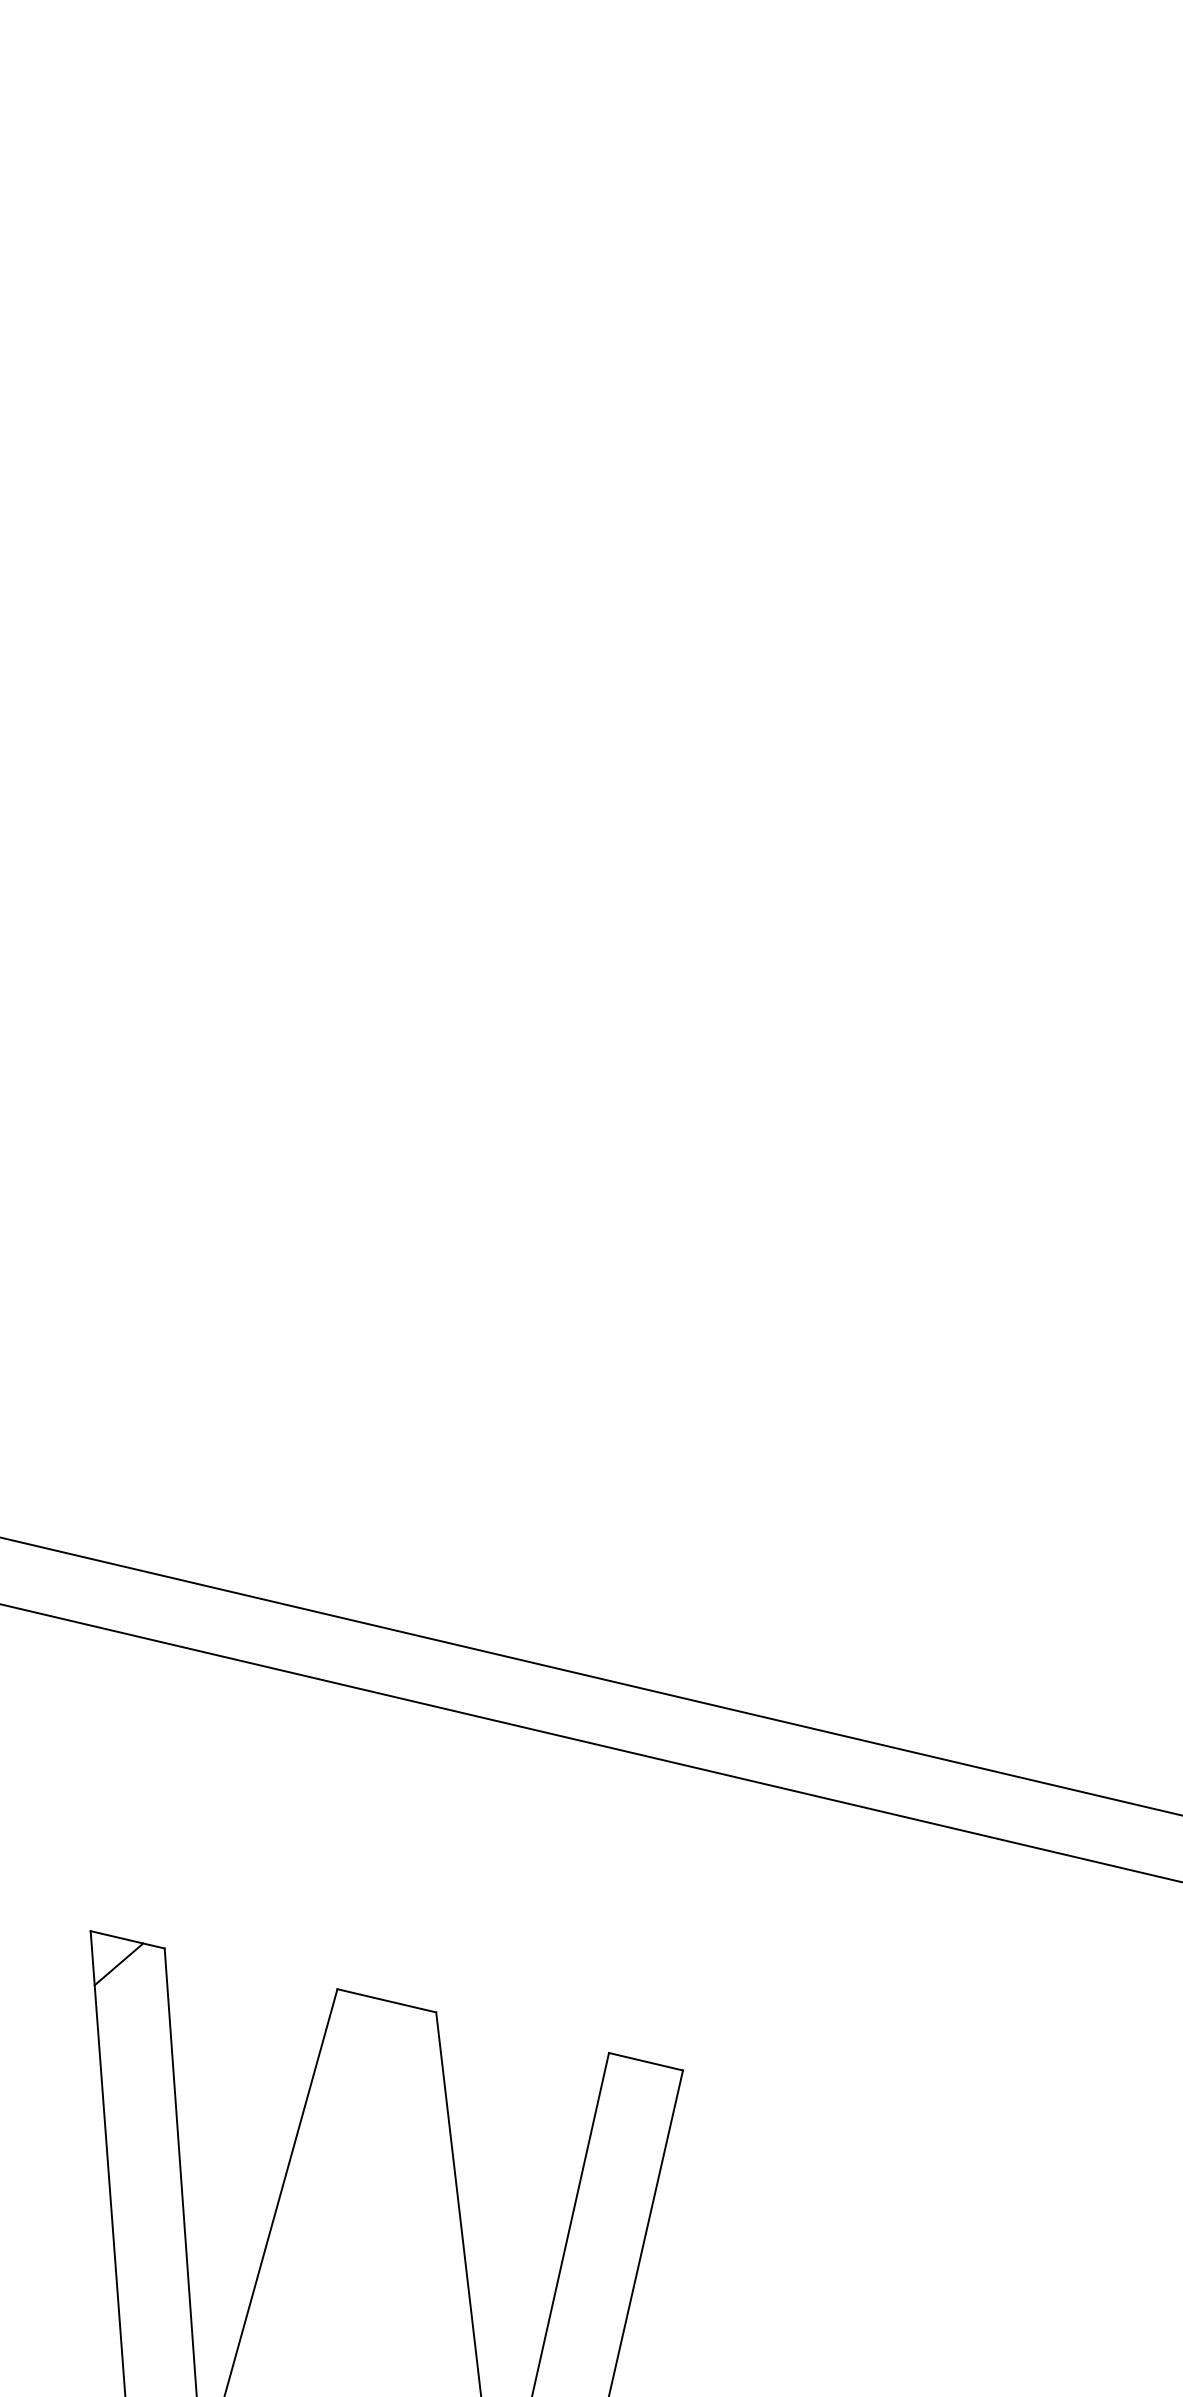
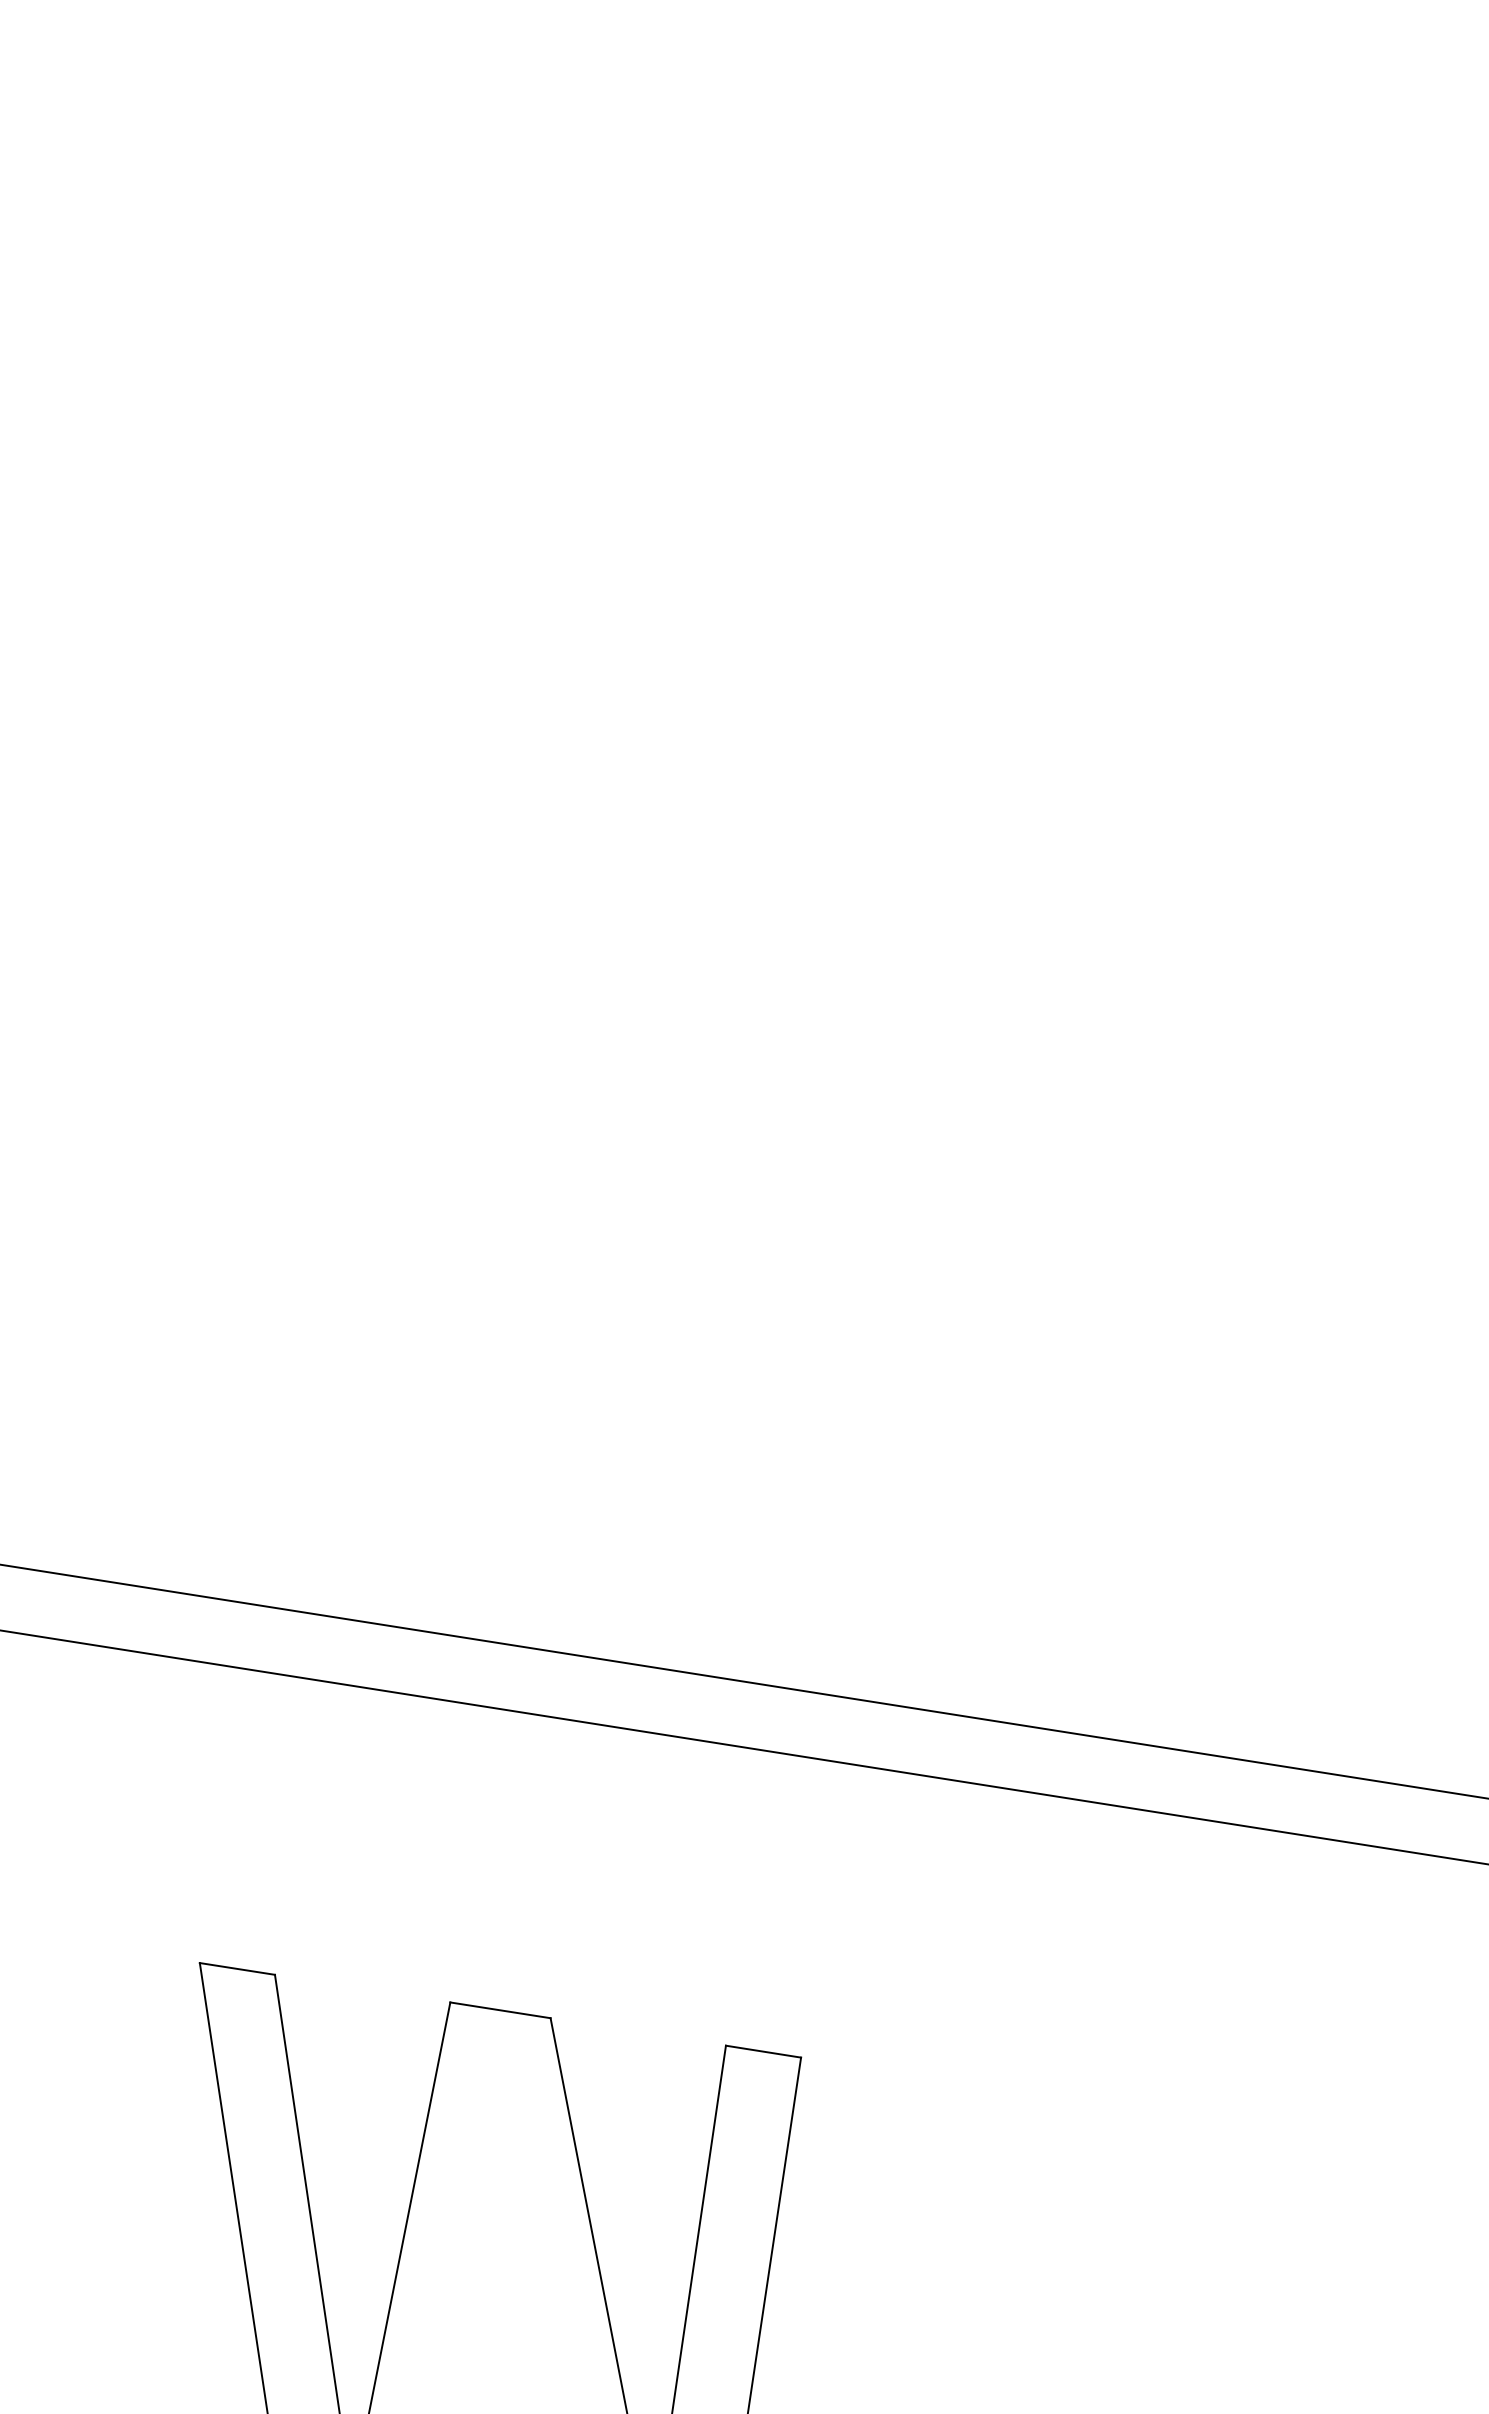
line: (118, 1963) -> (230, 1993), removed

